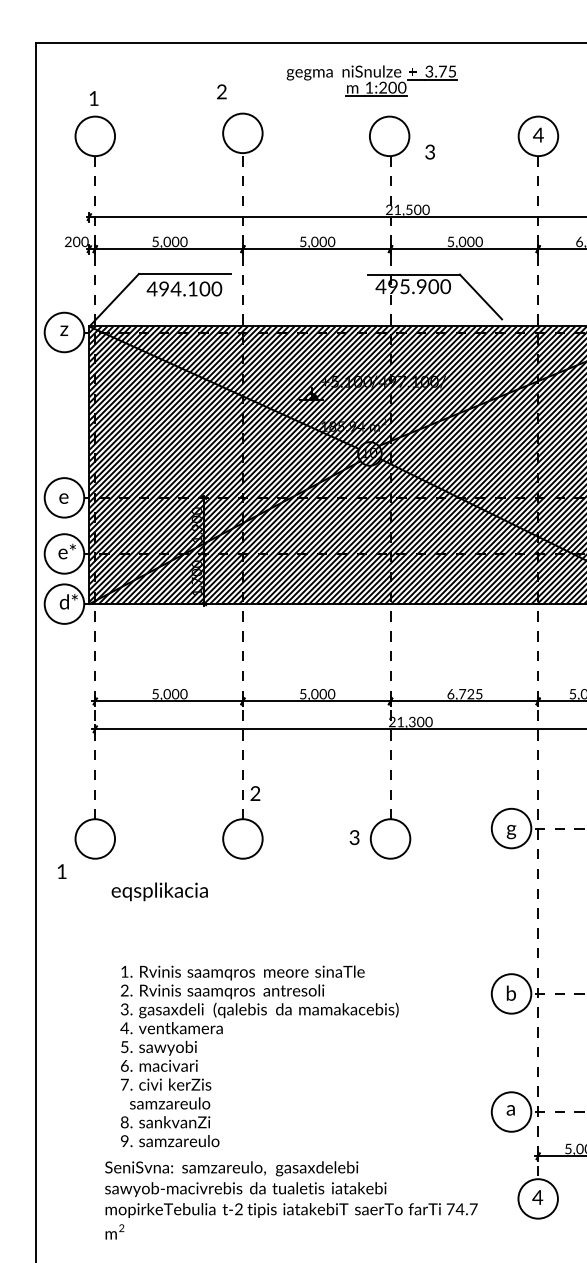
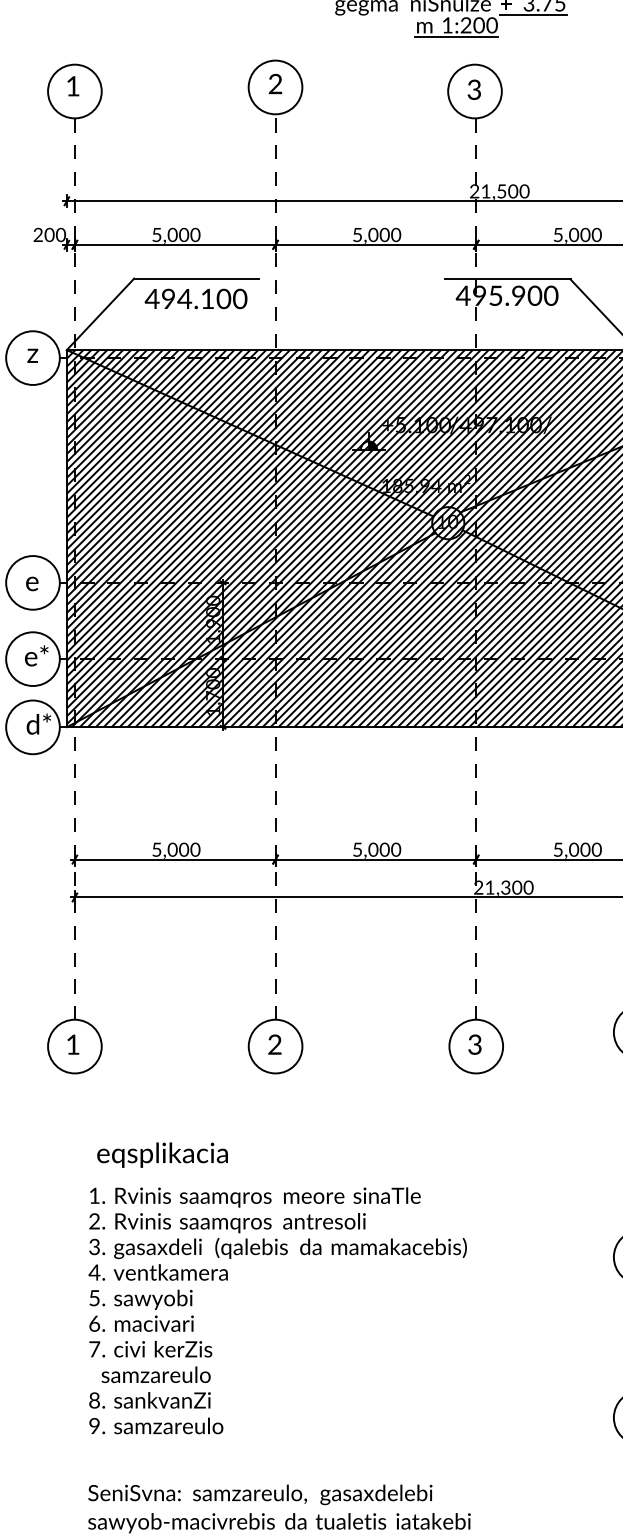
text: (221, 91) -> (275, 83), moved
text: (94, 98) -> (73, 86), moved
text: (429, 151) -> (473, 88), moved
text: (464, 694) -> (576, 850), 6,725 -> 5,000
text: (255, 793) -> (275, 1044), moved
text: (354, 837) -> (474, 1044), moved
text: (62, 871) -> (73, 1044), moved
text: (159, 891) -> (162, 1154), moved
text: (259, 1056) -> (277, 1310), moved

